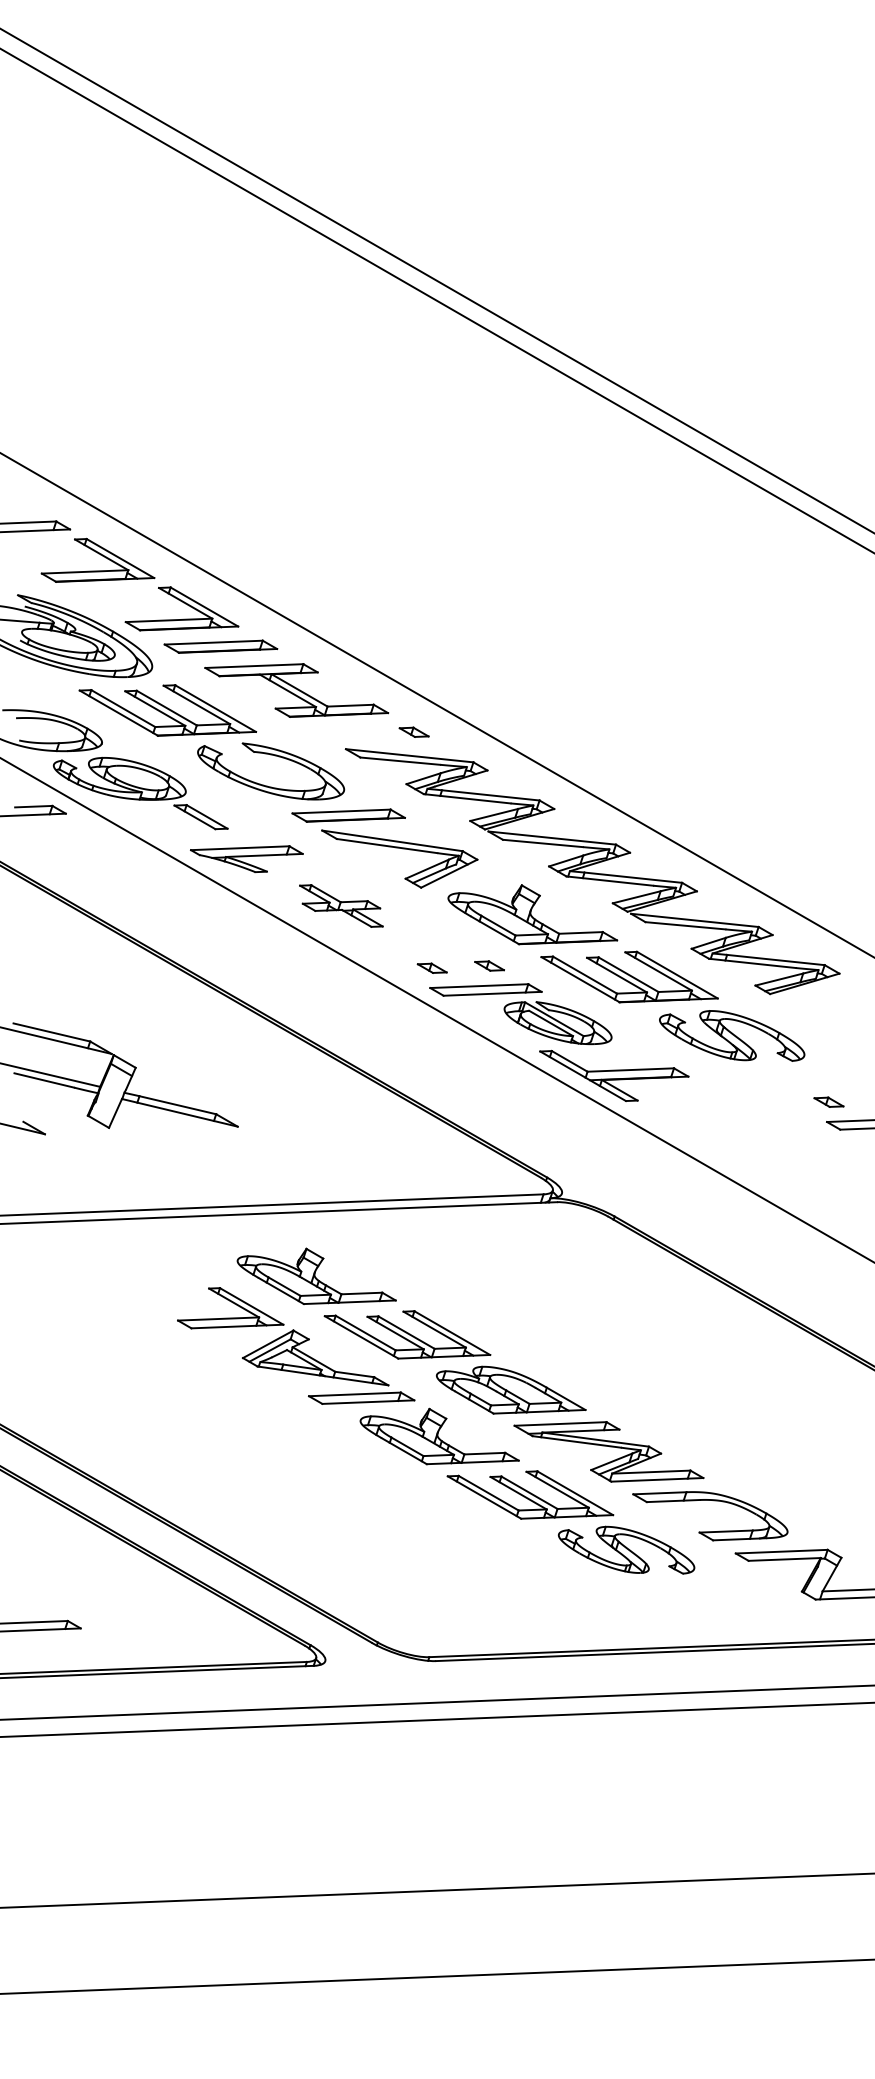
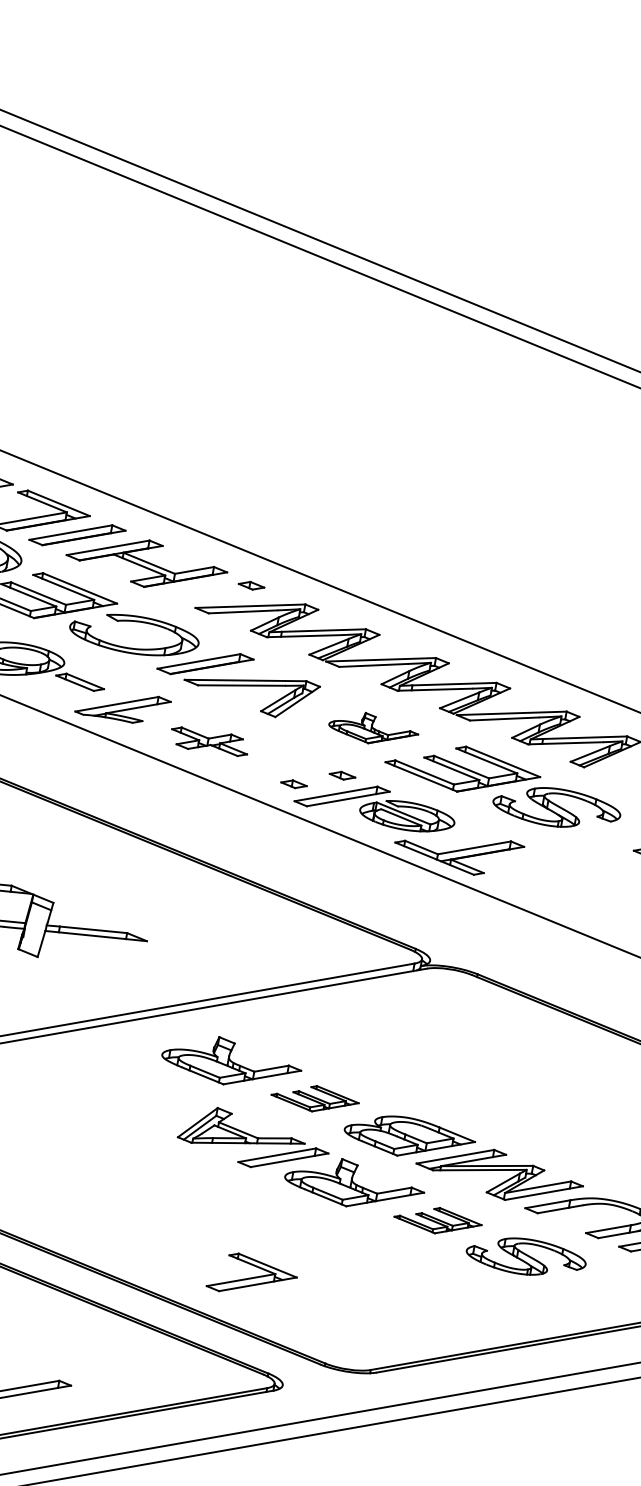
part: (532, 914) -> (373, 727), size x0.6
part: (230, 1308) -> (249, 1269), moved
part: (407, 1334) -> (315, 1098), size x0.6
part: (530, 1494) -> (437, 1220), size x0.6

